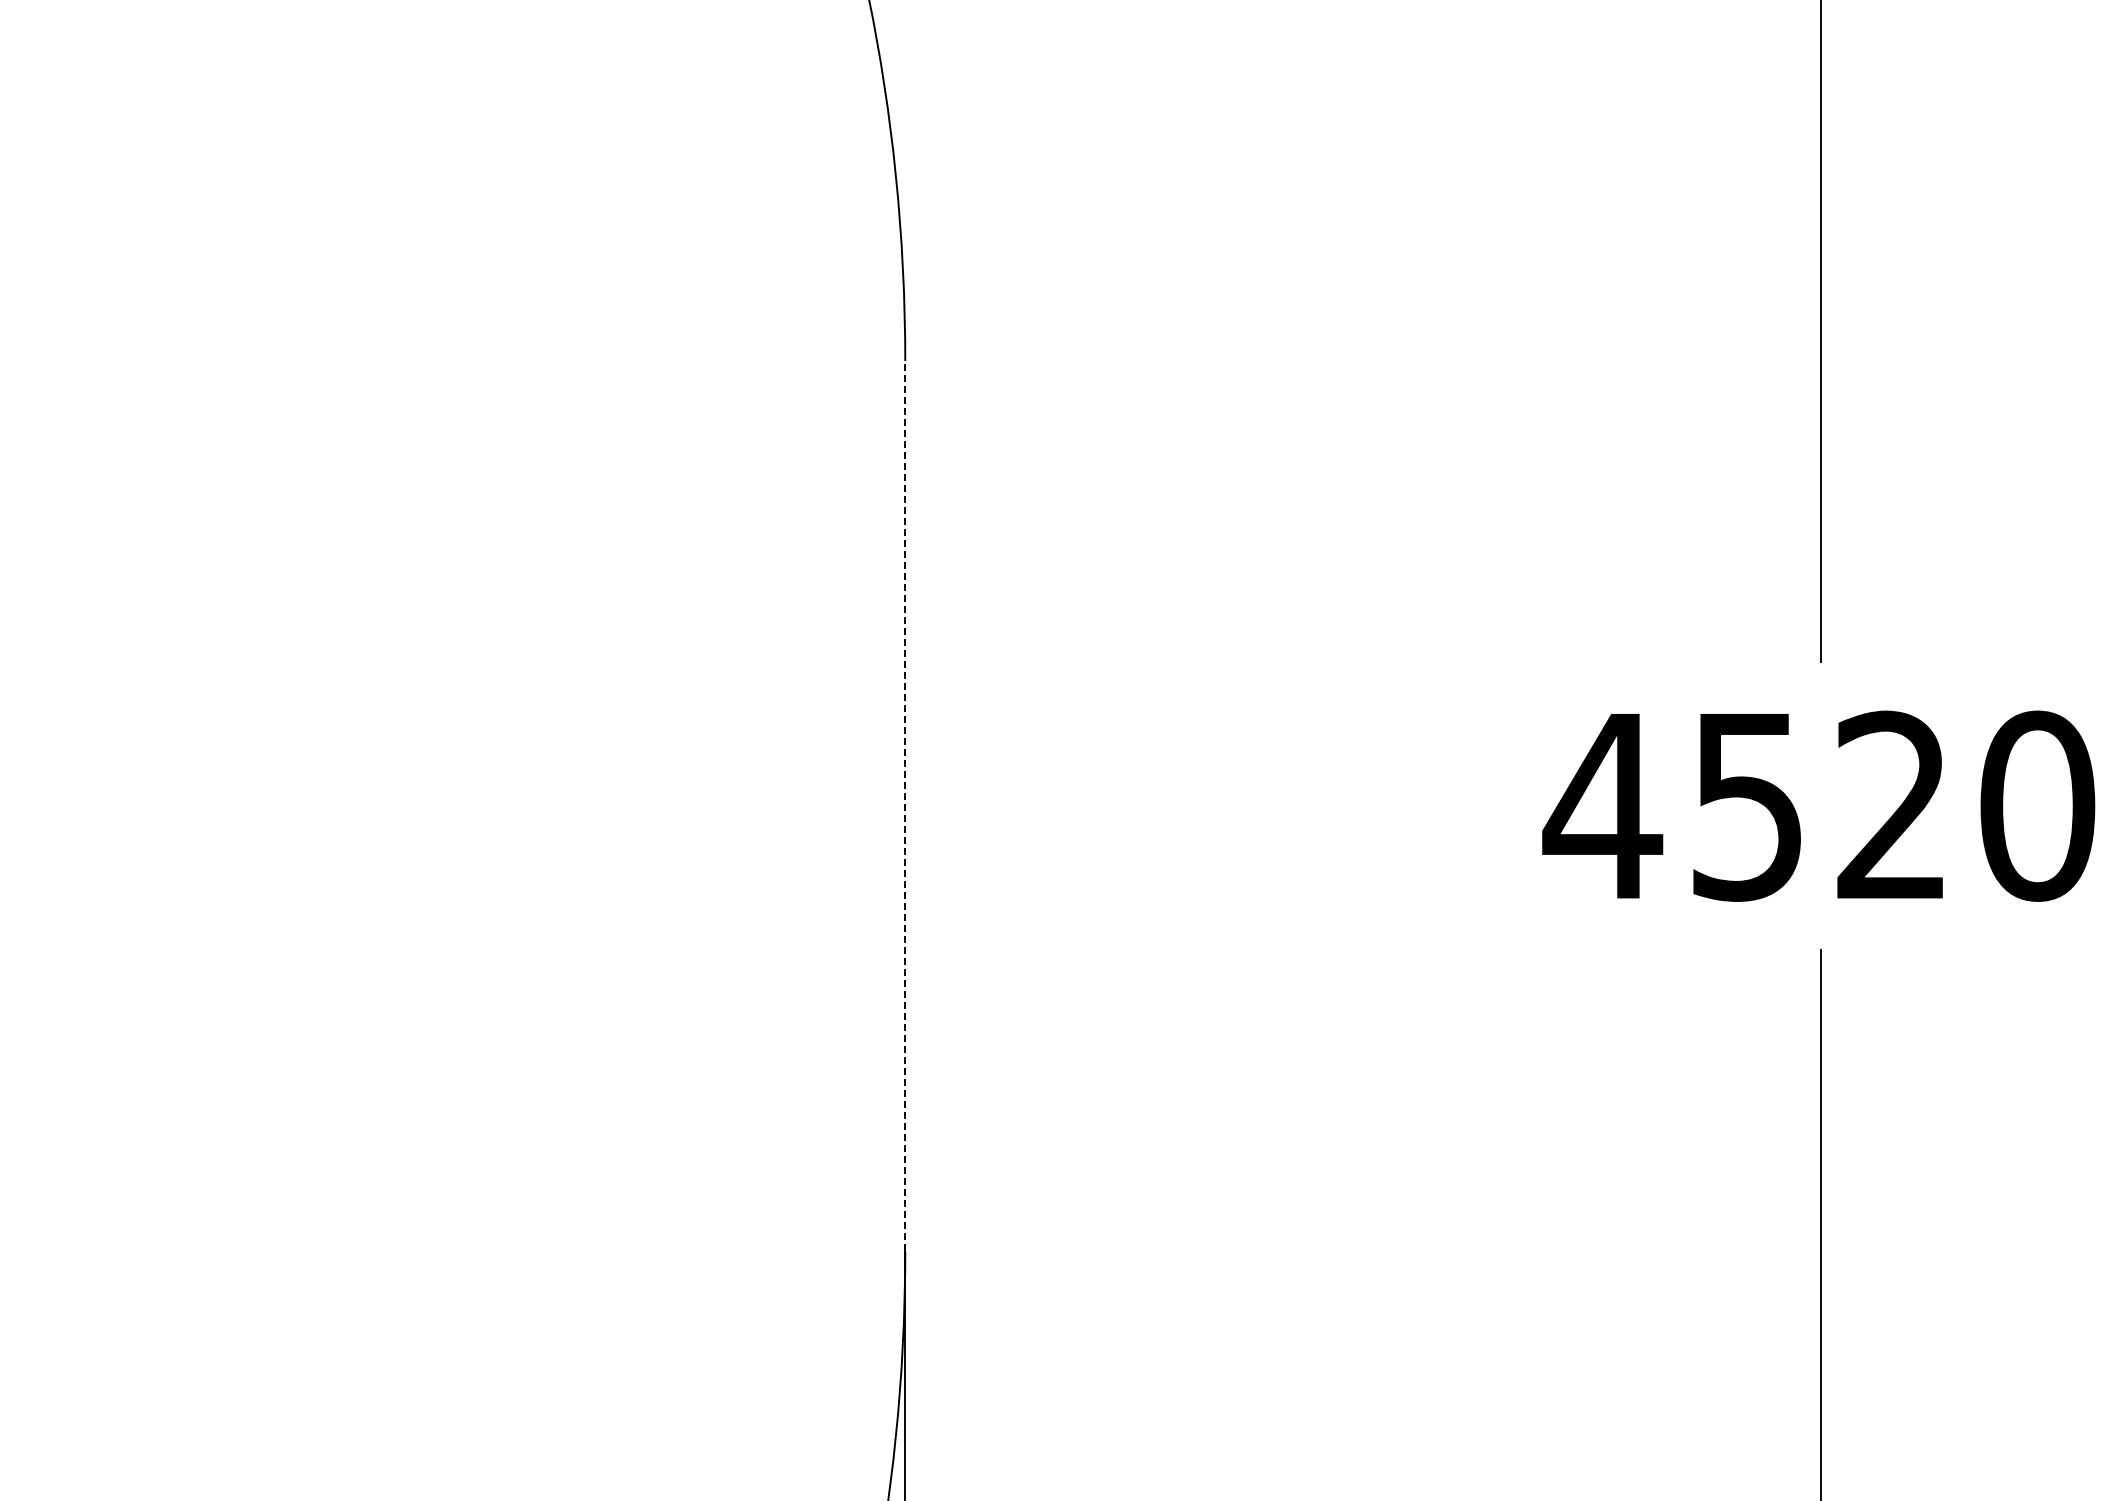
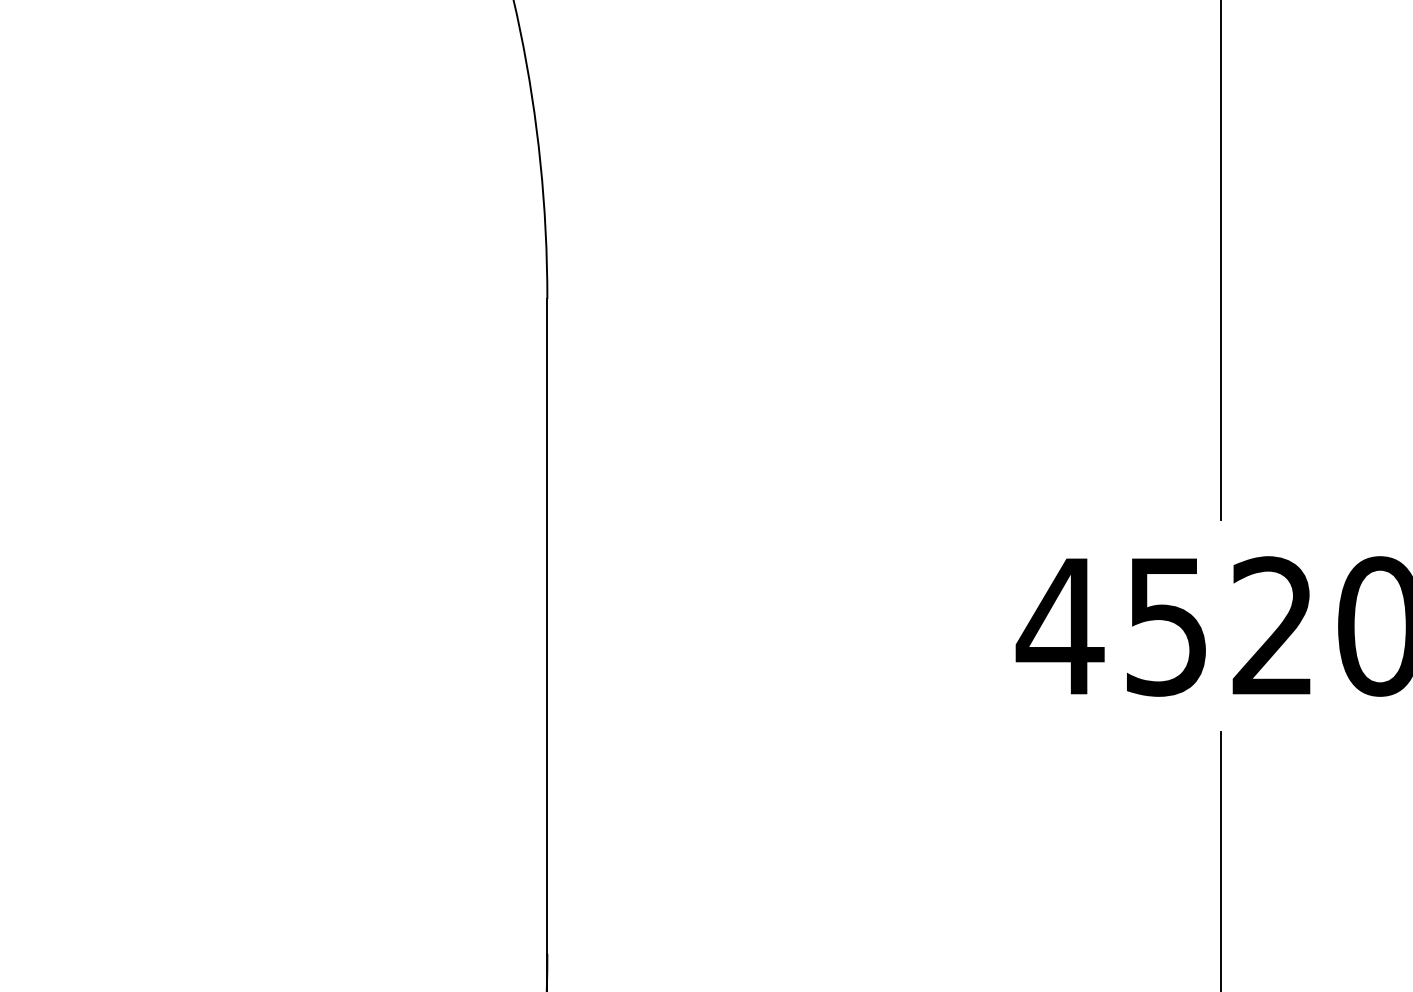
line: (905, 805) -> (547, 625), dashed -> solid

